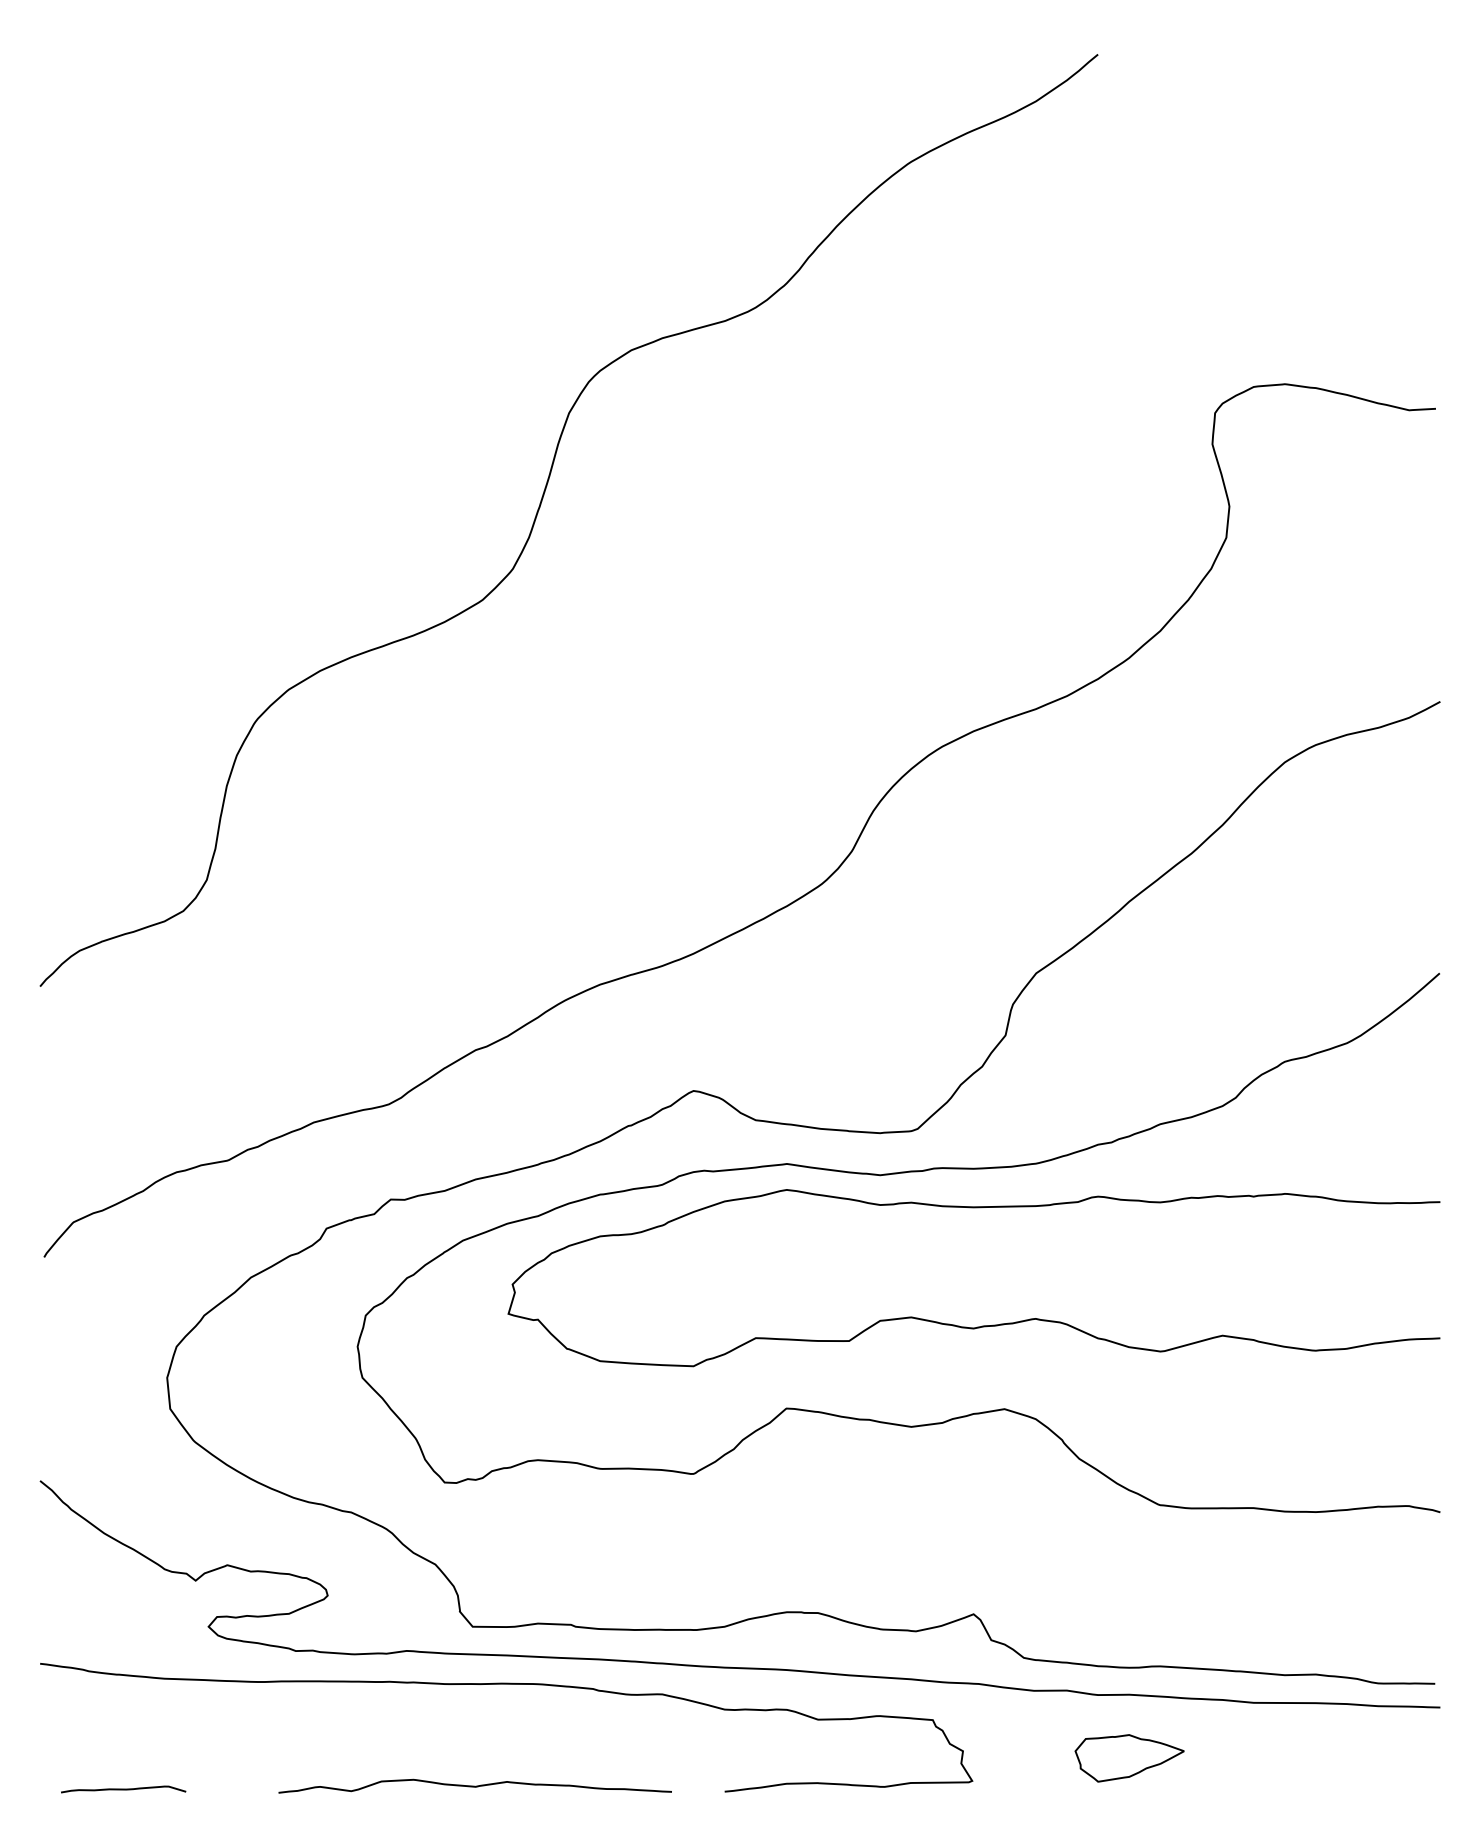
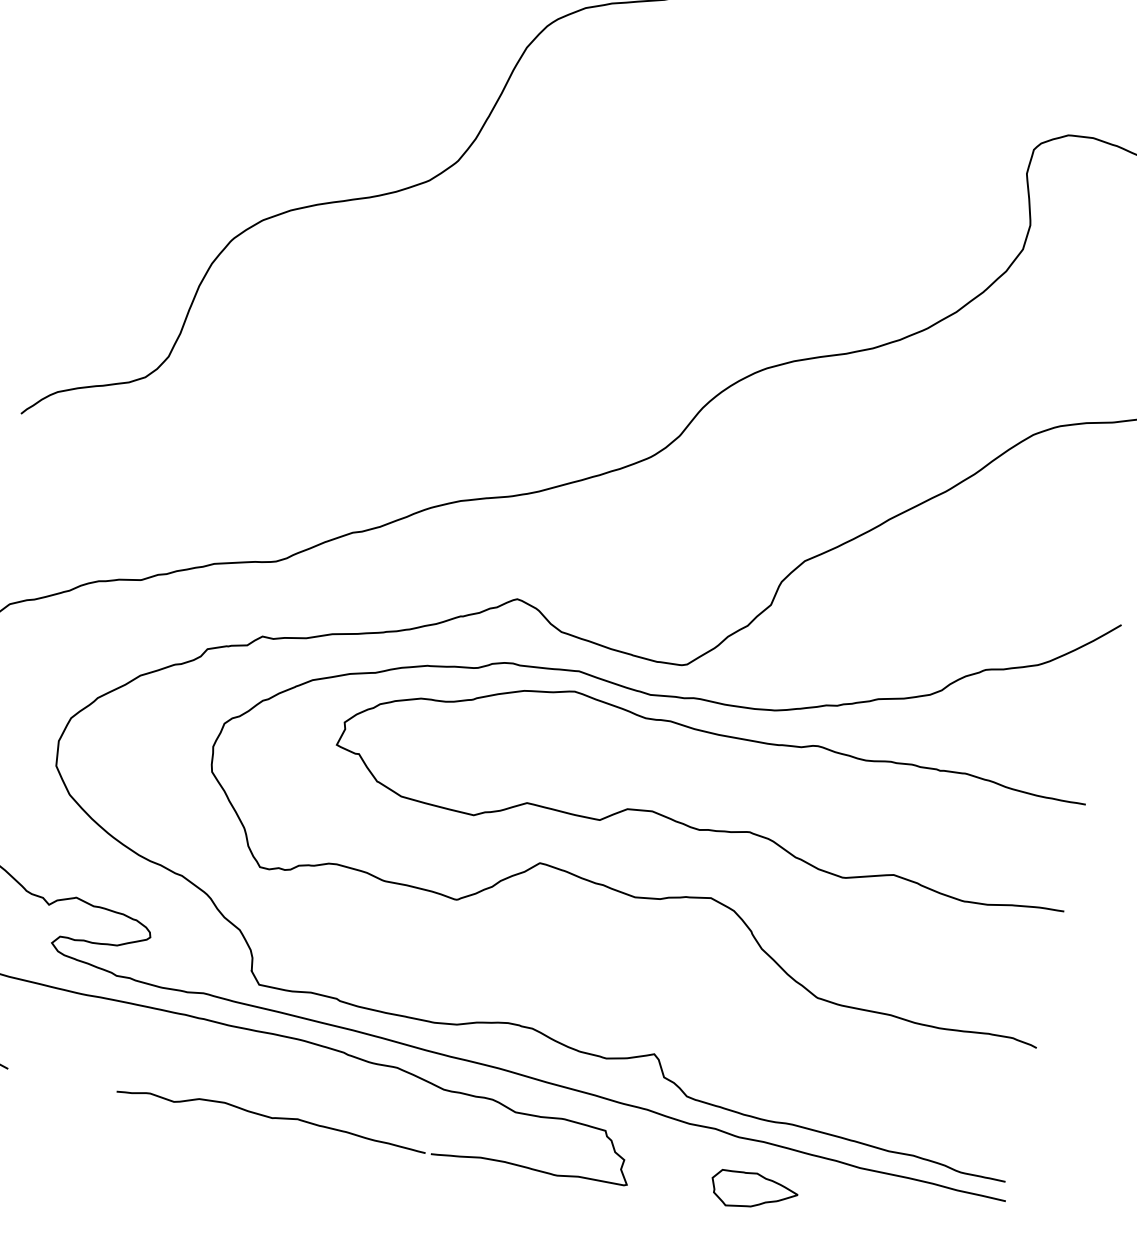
curve: (474, 1785) -> (271, 1116), moved

